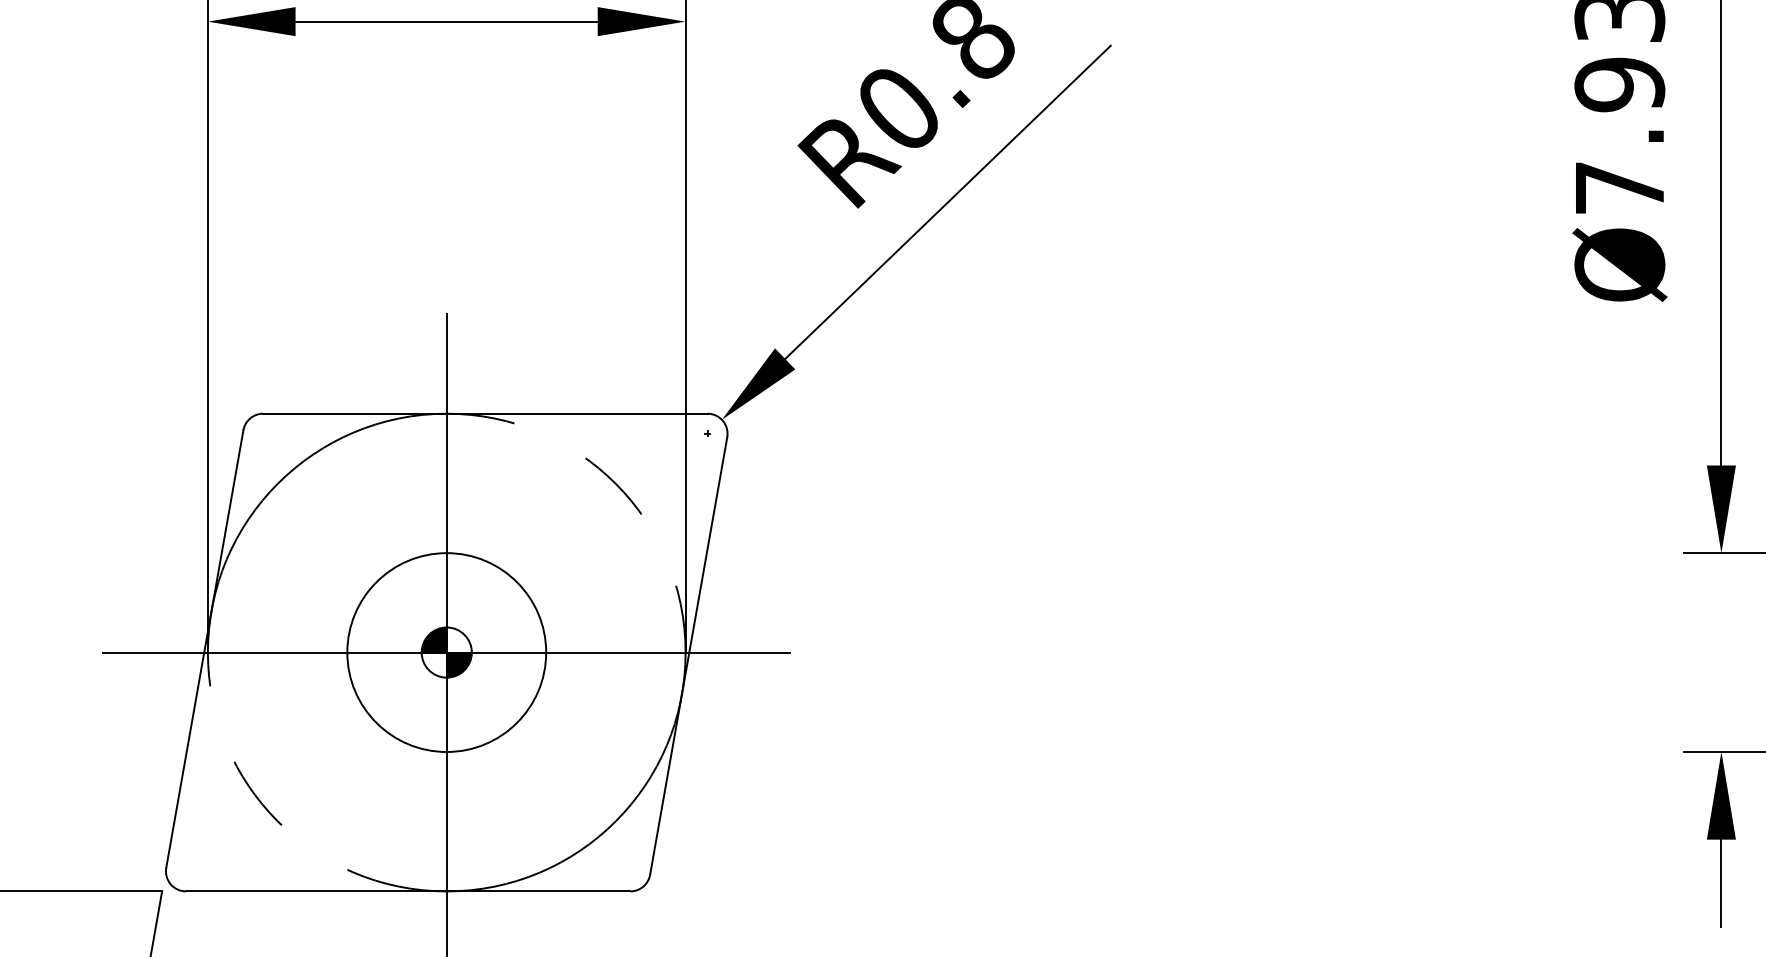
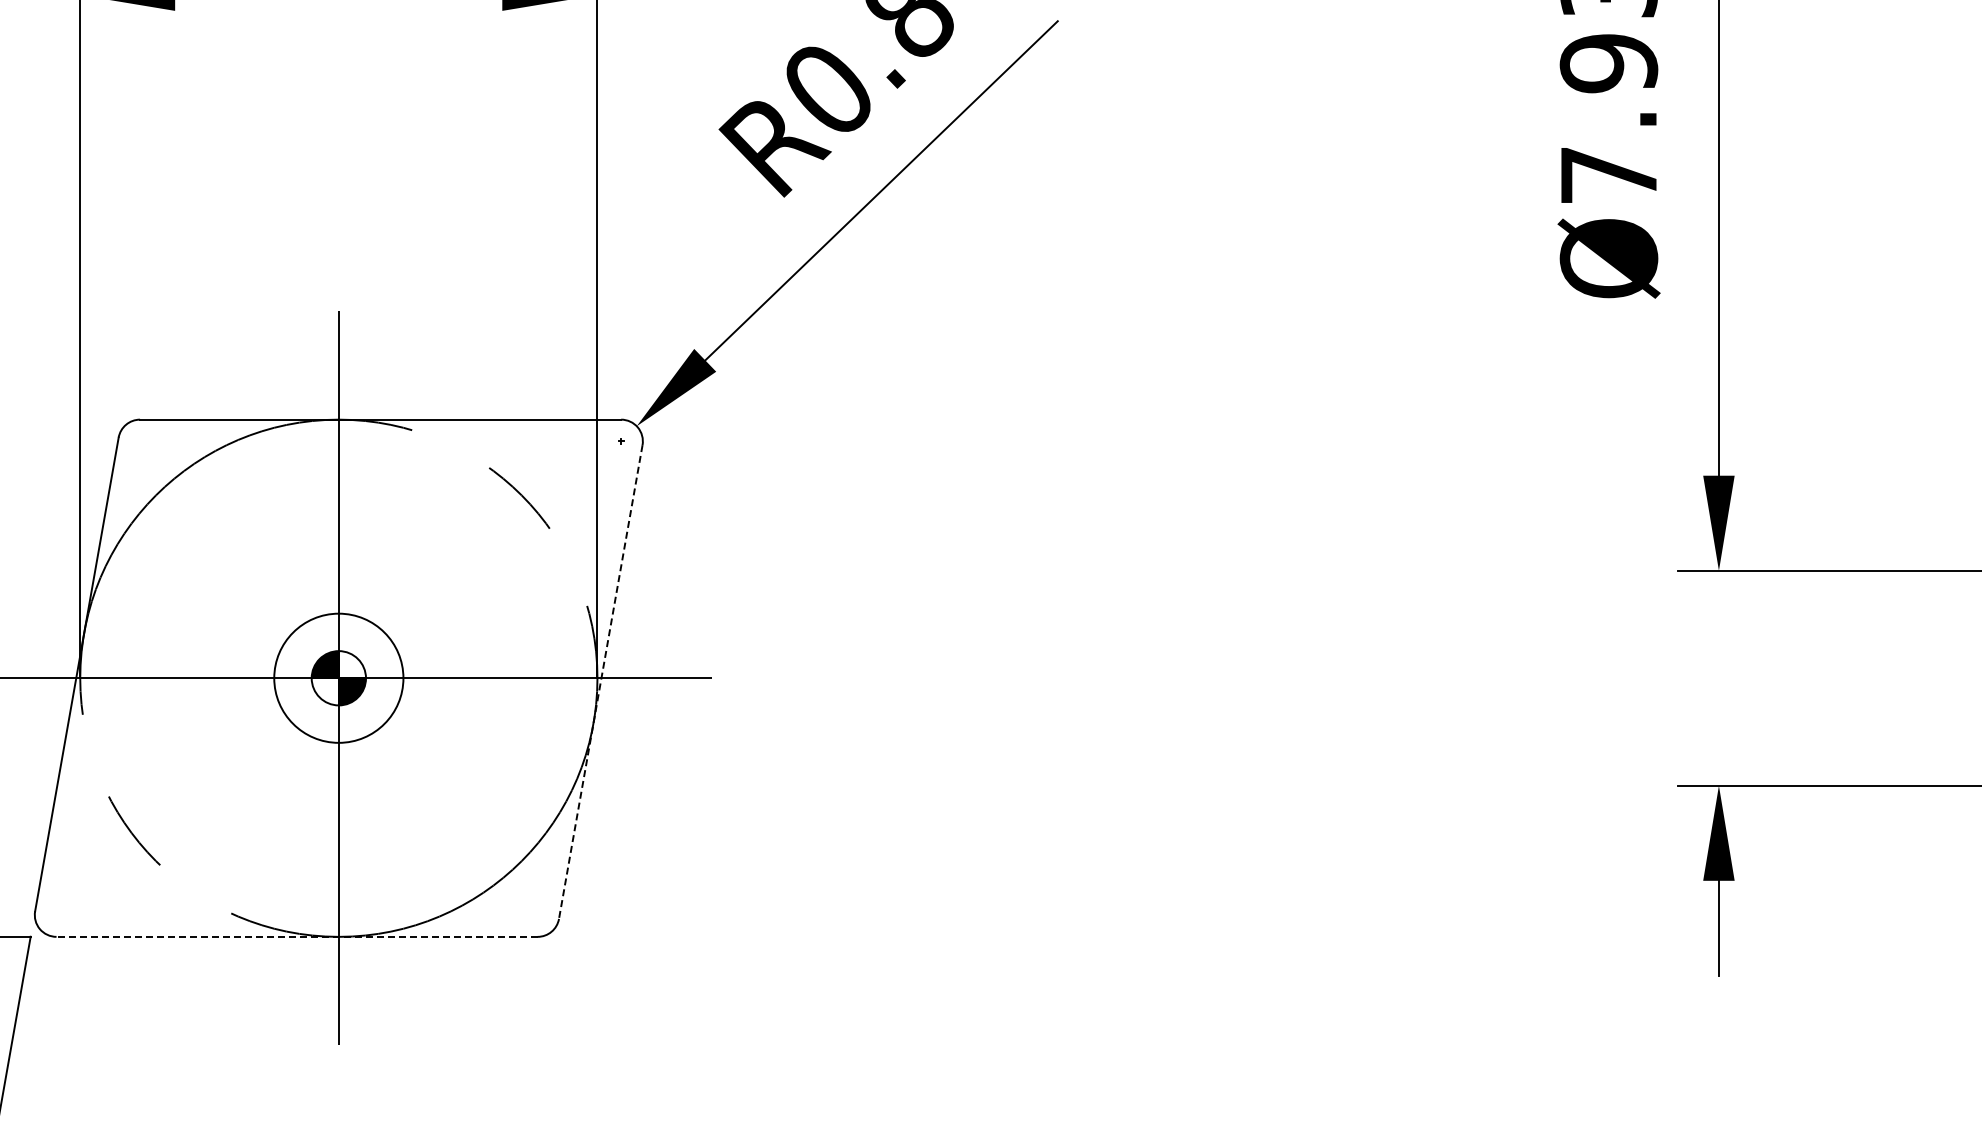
circle: (446, 651) -> (338, 677), size x0.6
line: (688, 656) -> (600, 682), solid -> dashed
line: (408, 891) -> (297, 936), solid -> dashed

